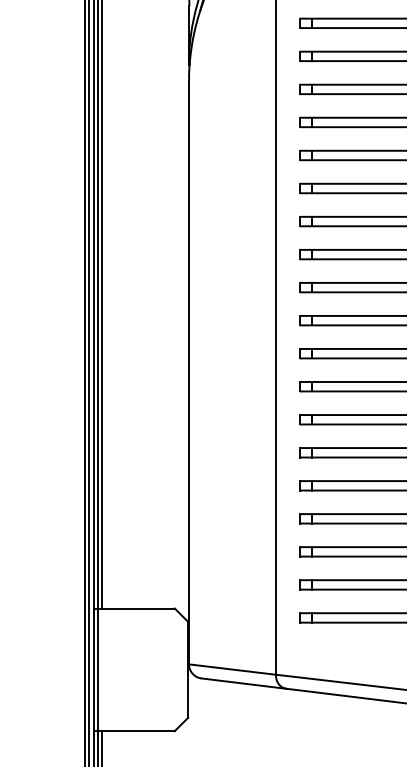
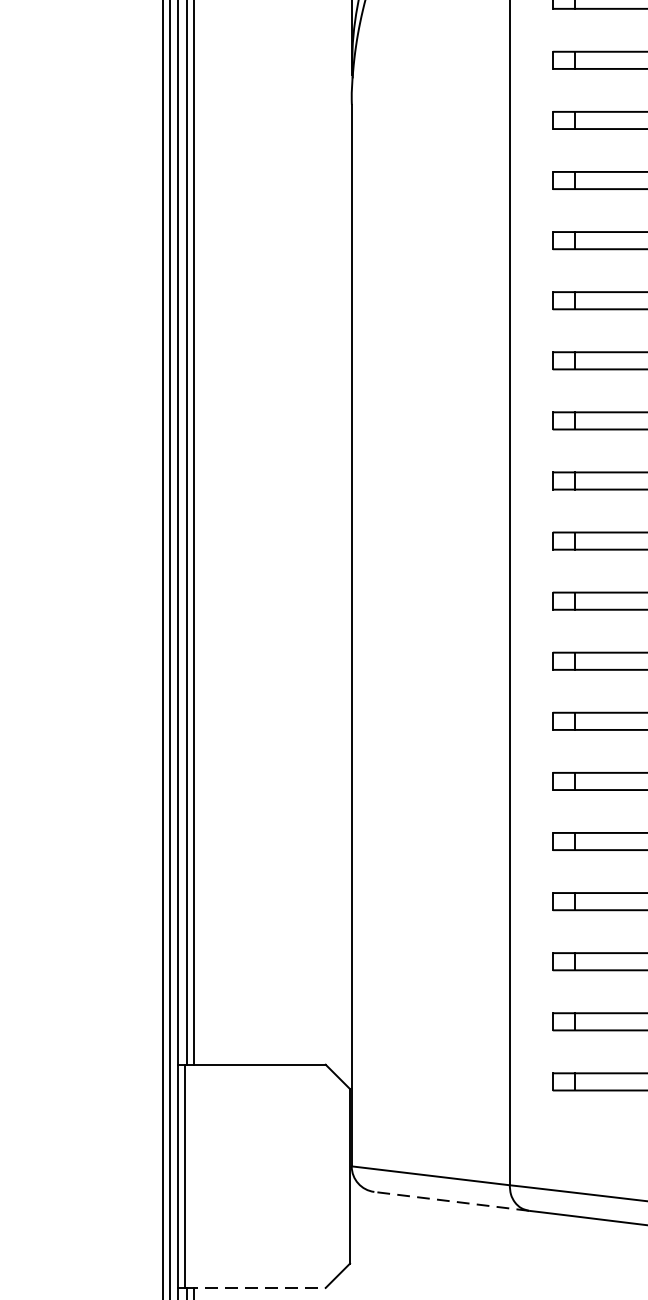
line: (244, 683) -> (452, 1201), solid -> dashed
line: (136, 731) -> (256, 1288), solid -> dashed

